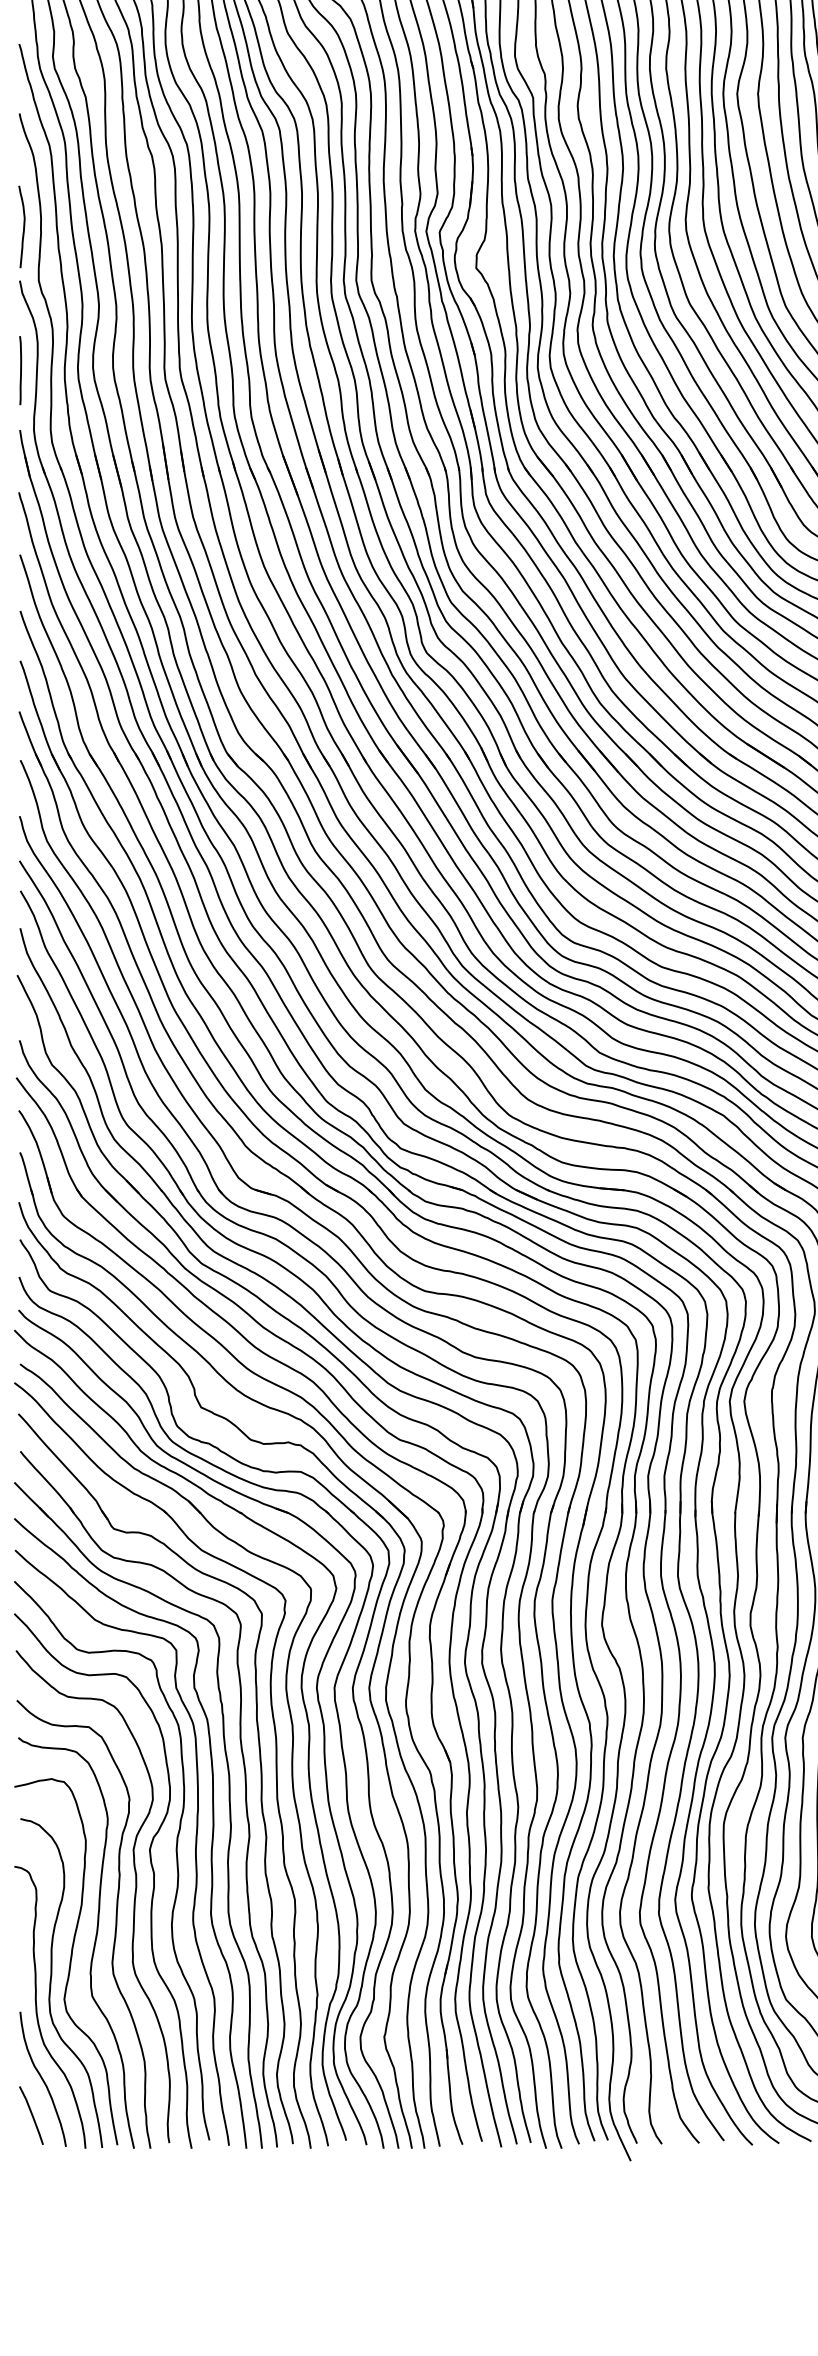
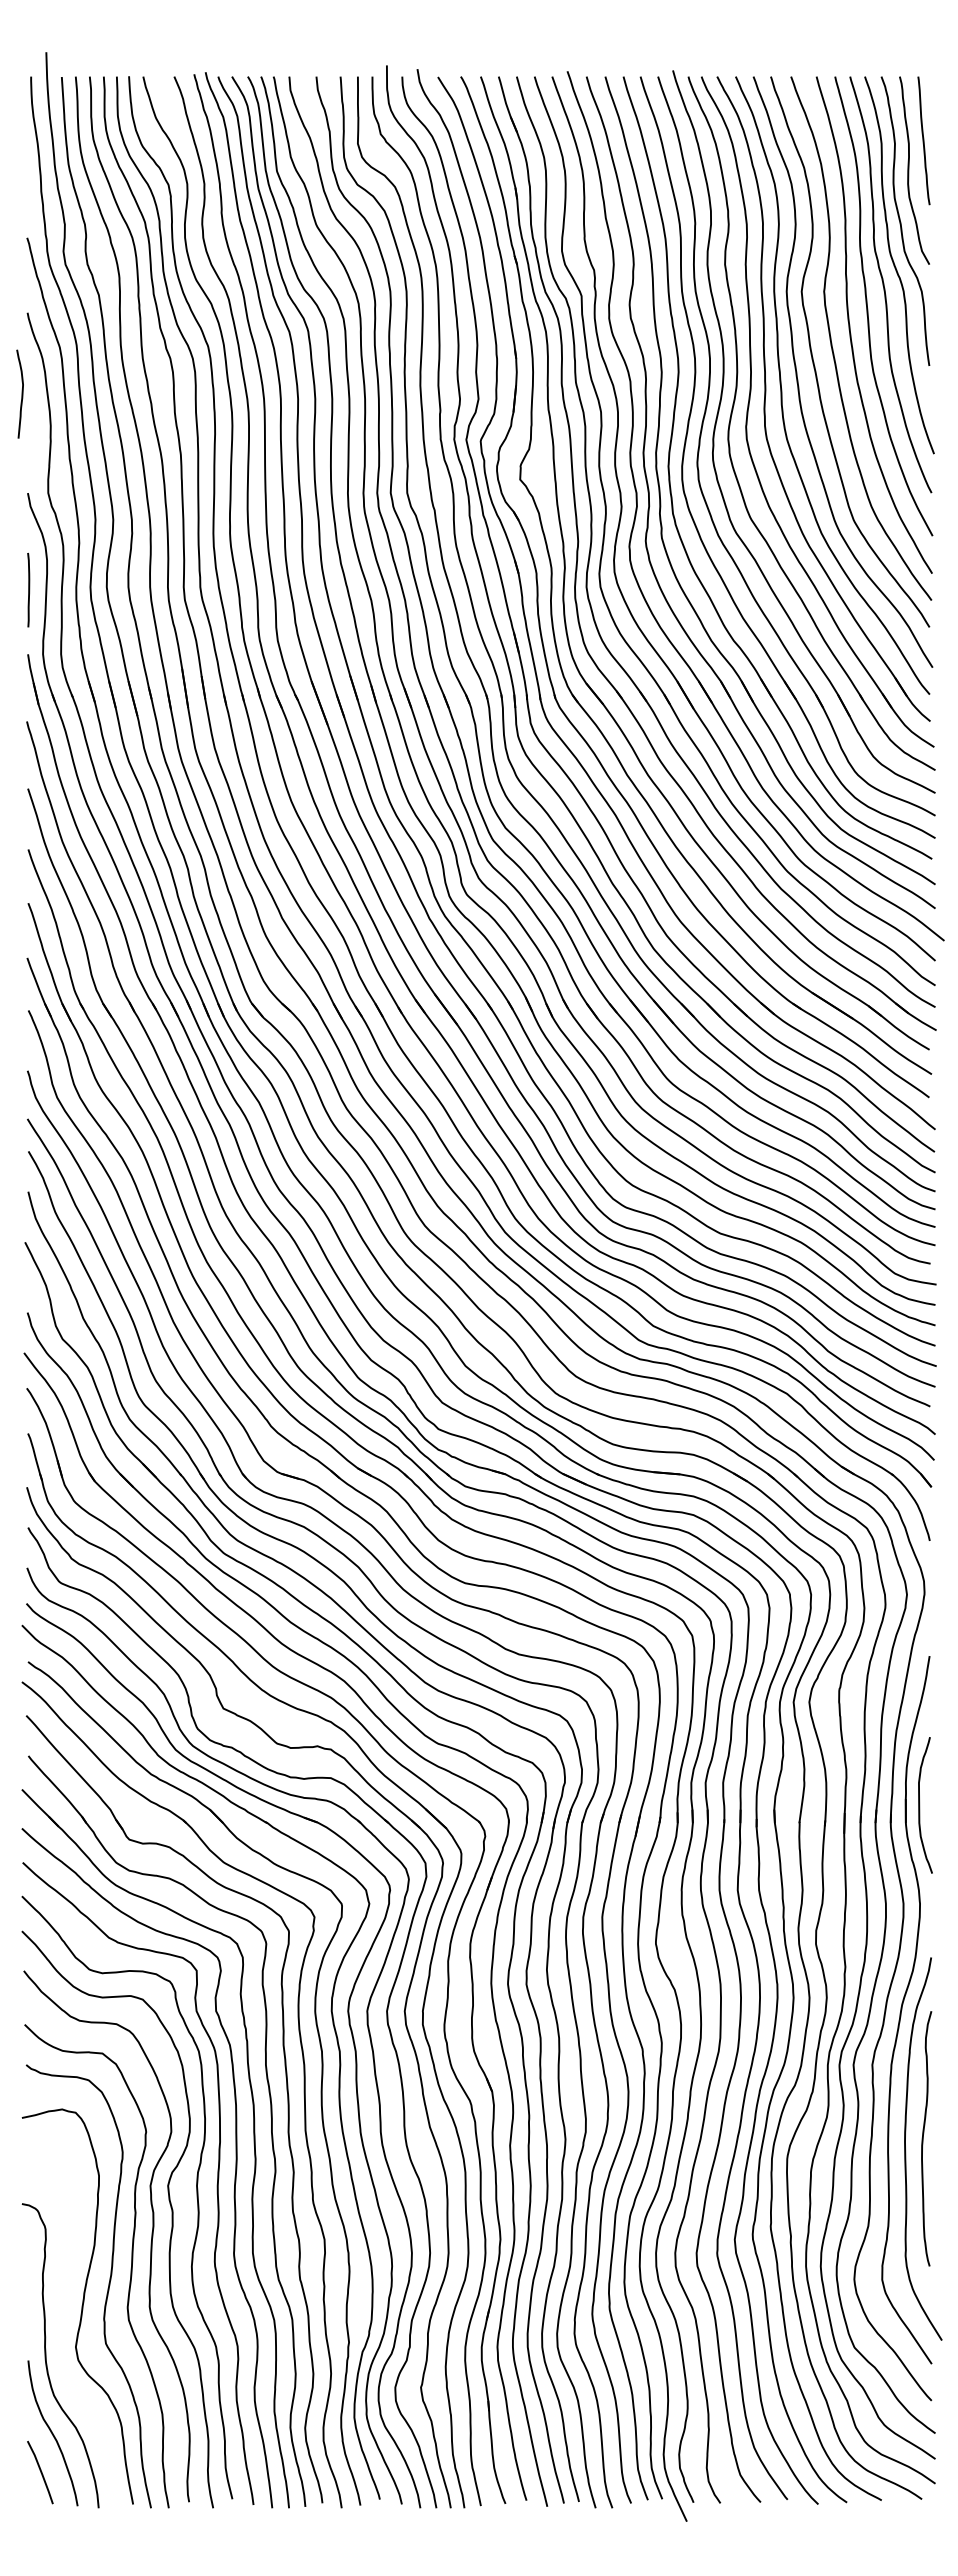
curve: (23, 226) -> (21, 393), moved
curve: (51, 1980) -> (62, 2326), removed

